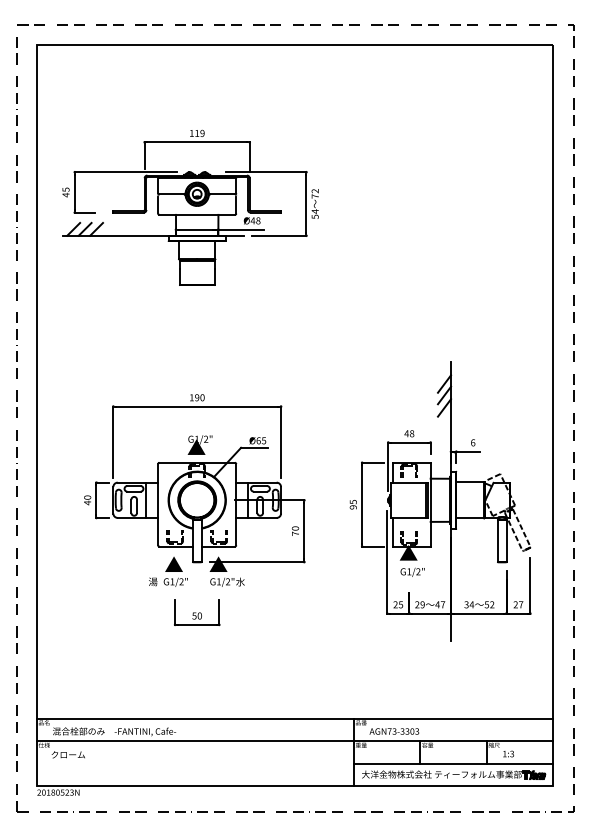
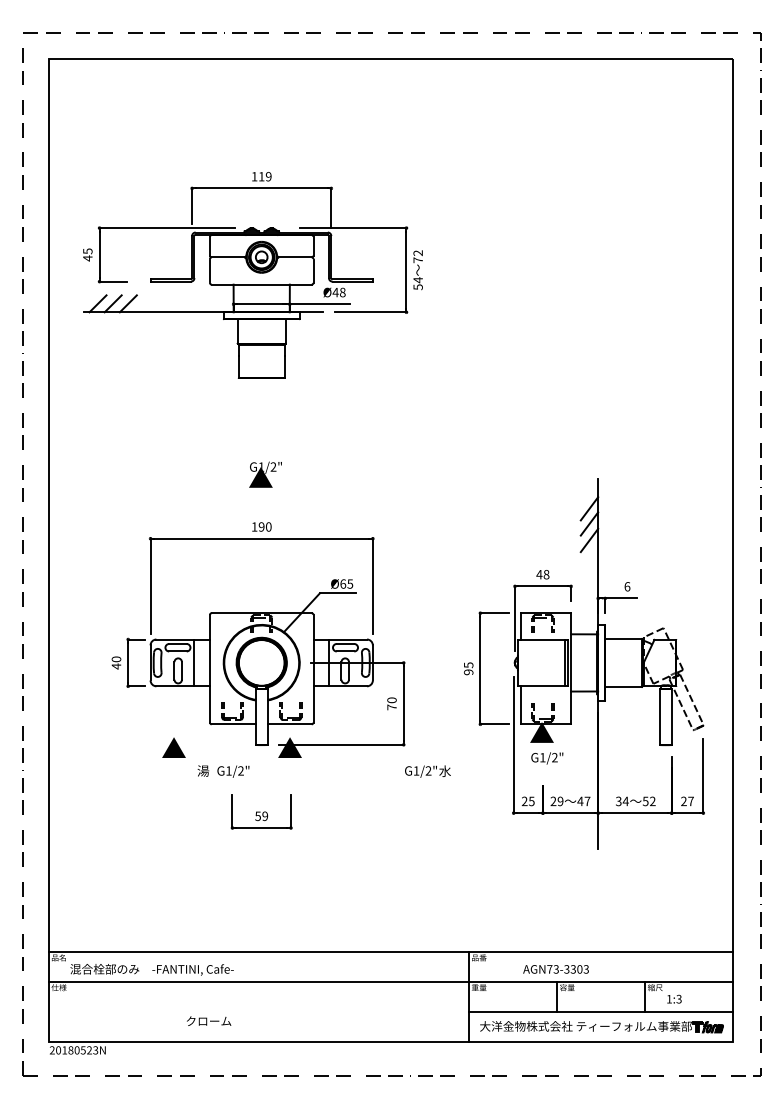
text: (200, 444) -> (265, 474), moved
text: (173, 564) -> (173, 747), moved
text: (227, 582) -> (427, 771), moved
text: (200, 616) -> (265, 816), 50 -> 59
text: (393, 731) -> (555, 969), moved
text: (68, 754) -> (209, 1020), moved

